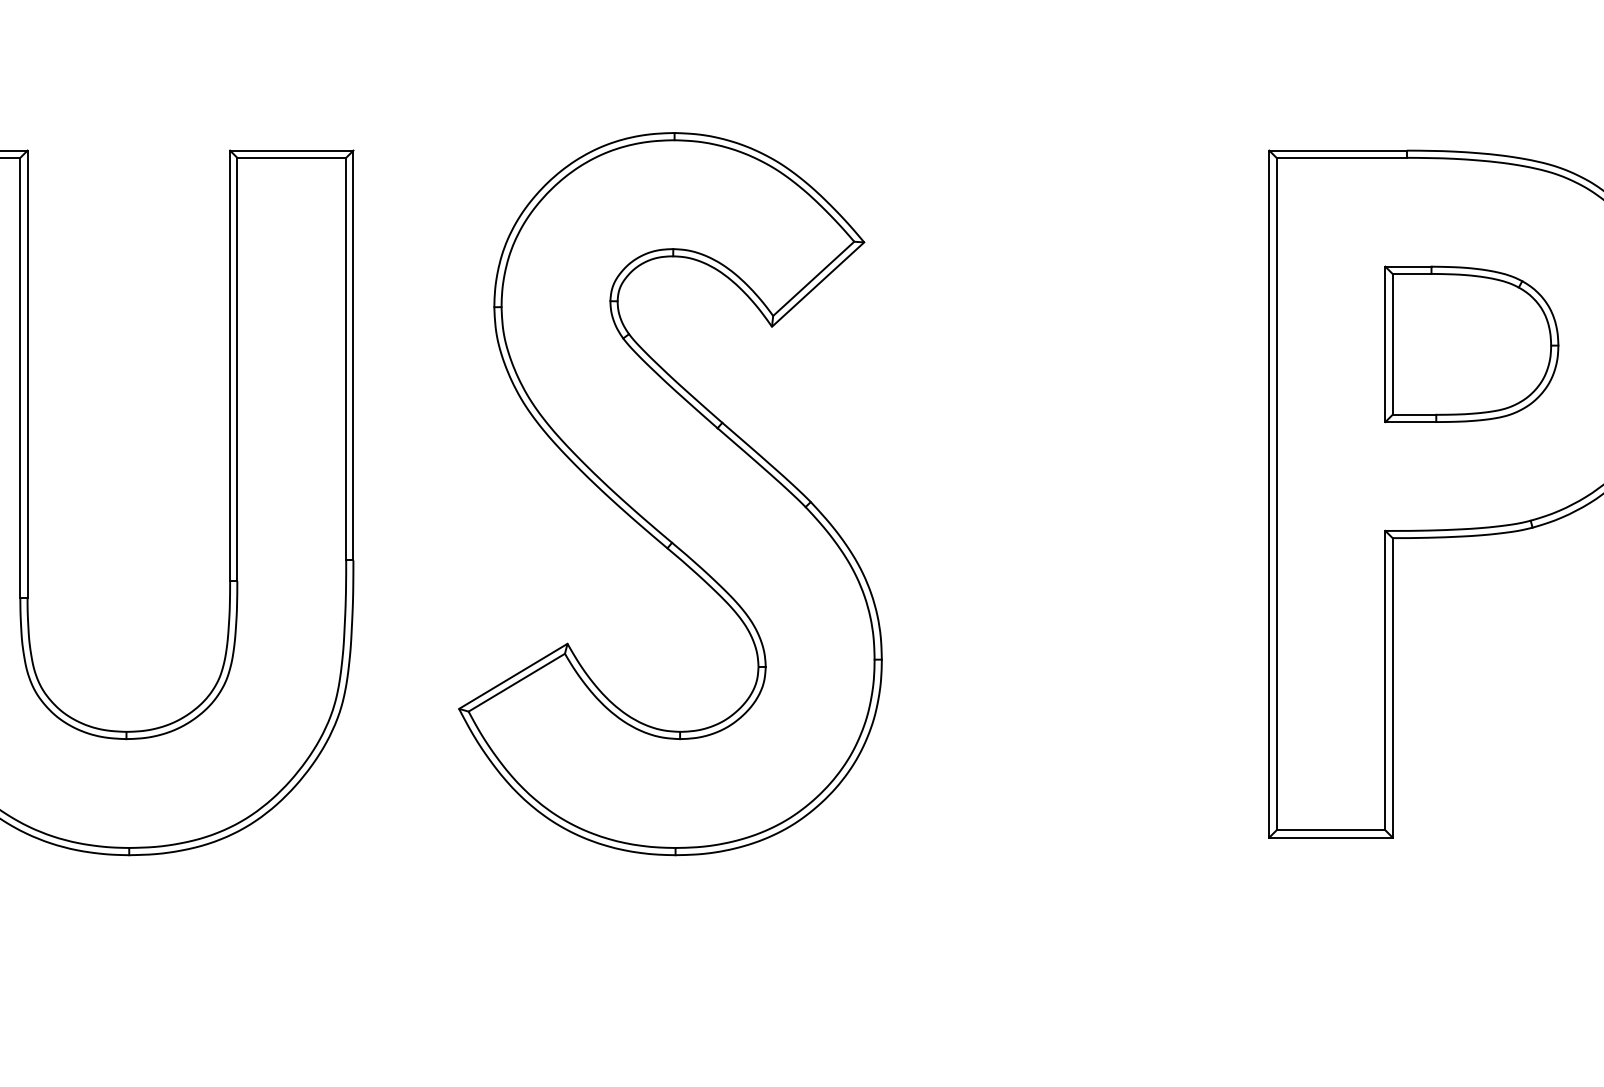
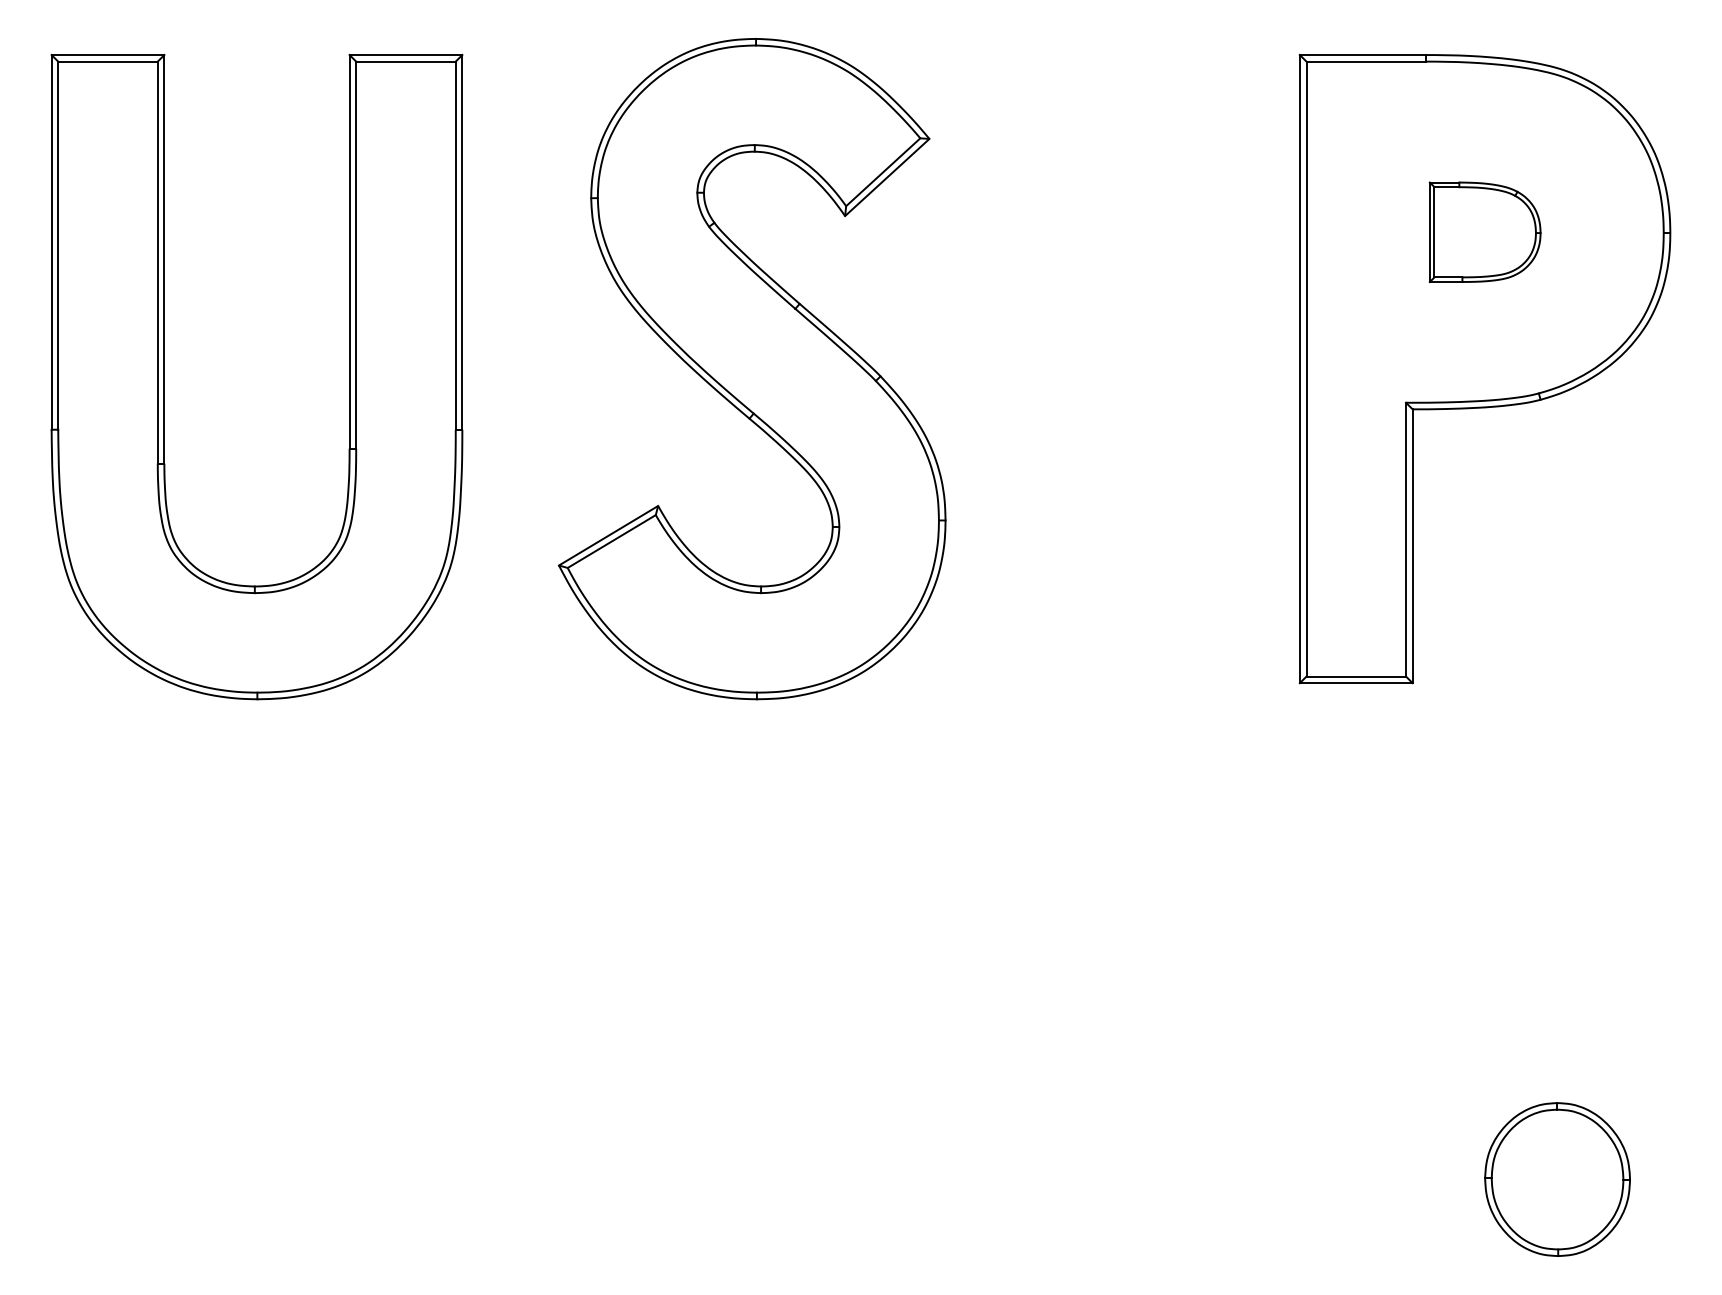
part: (1472, 344) -> (1485, 232), size x0.7

